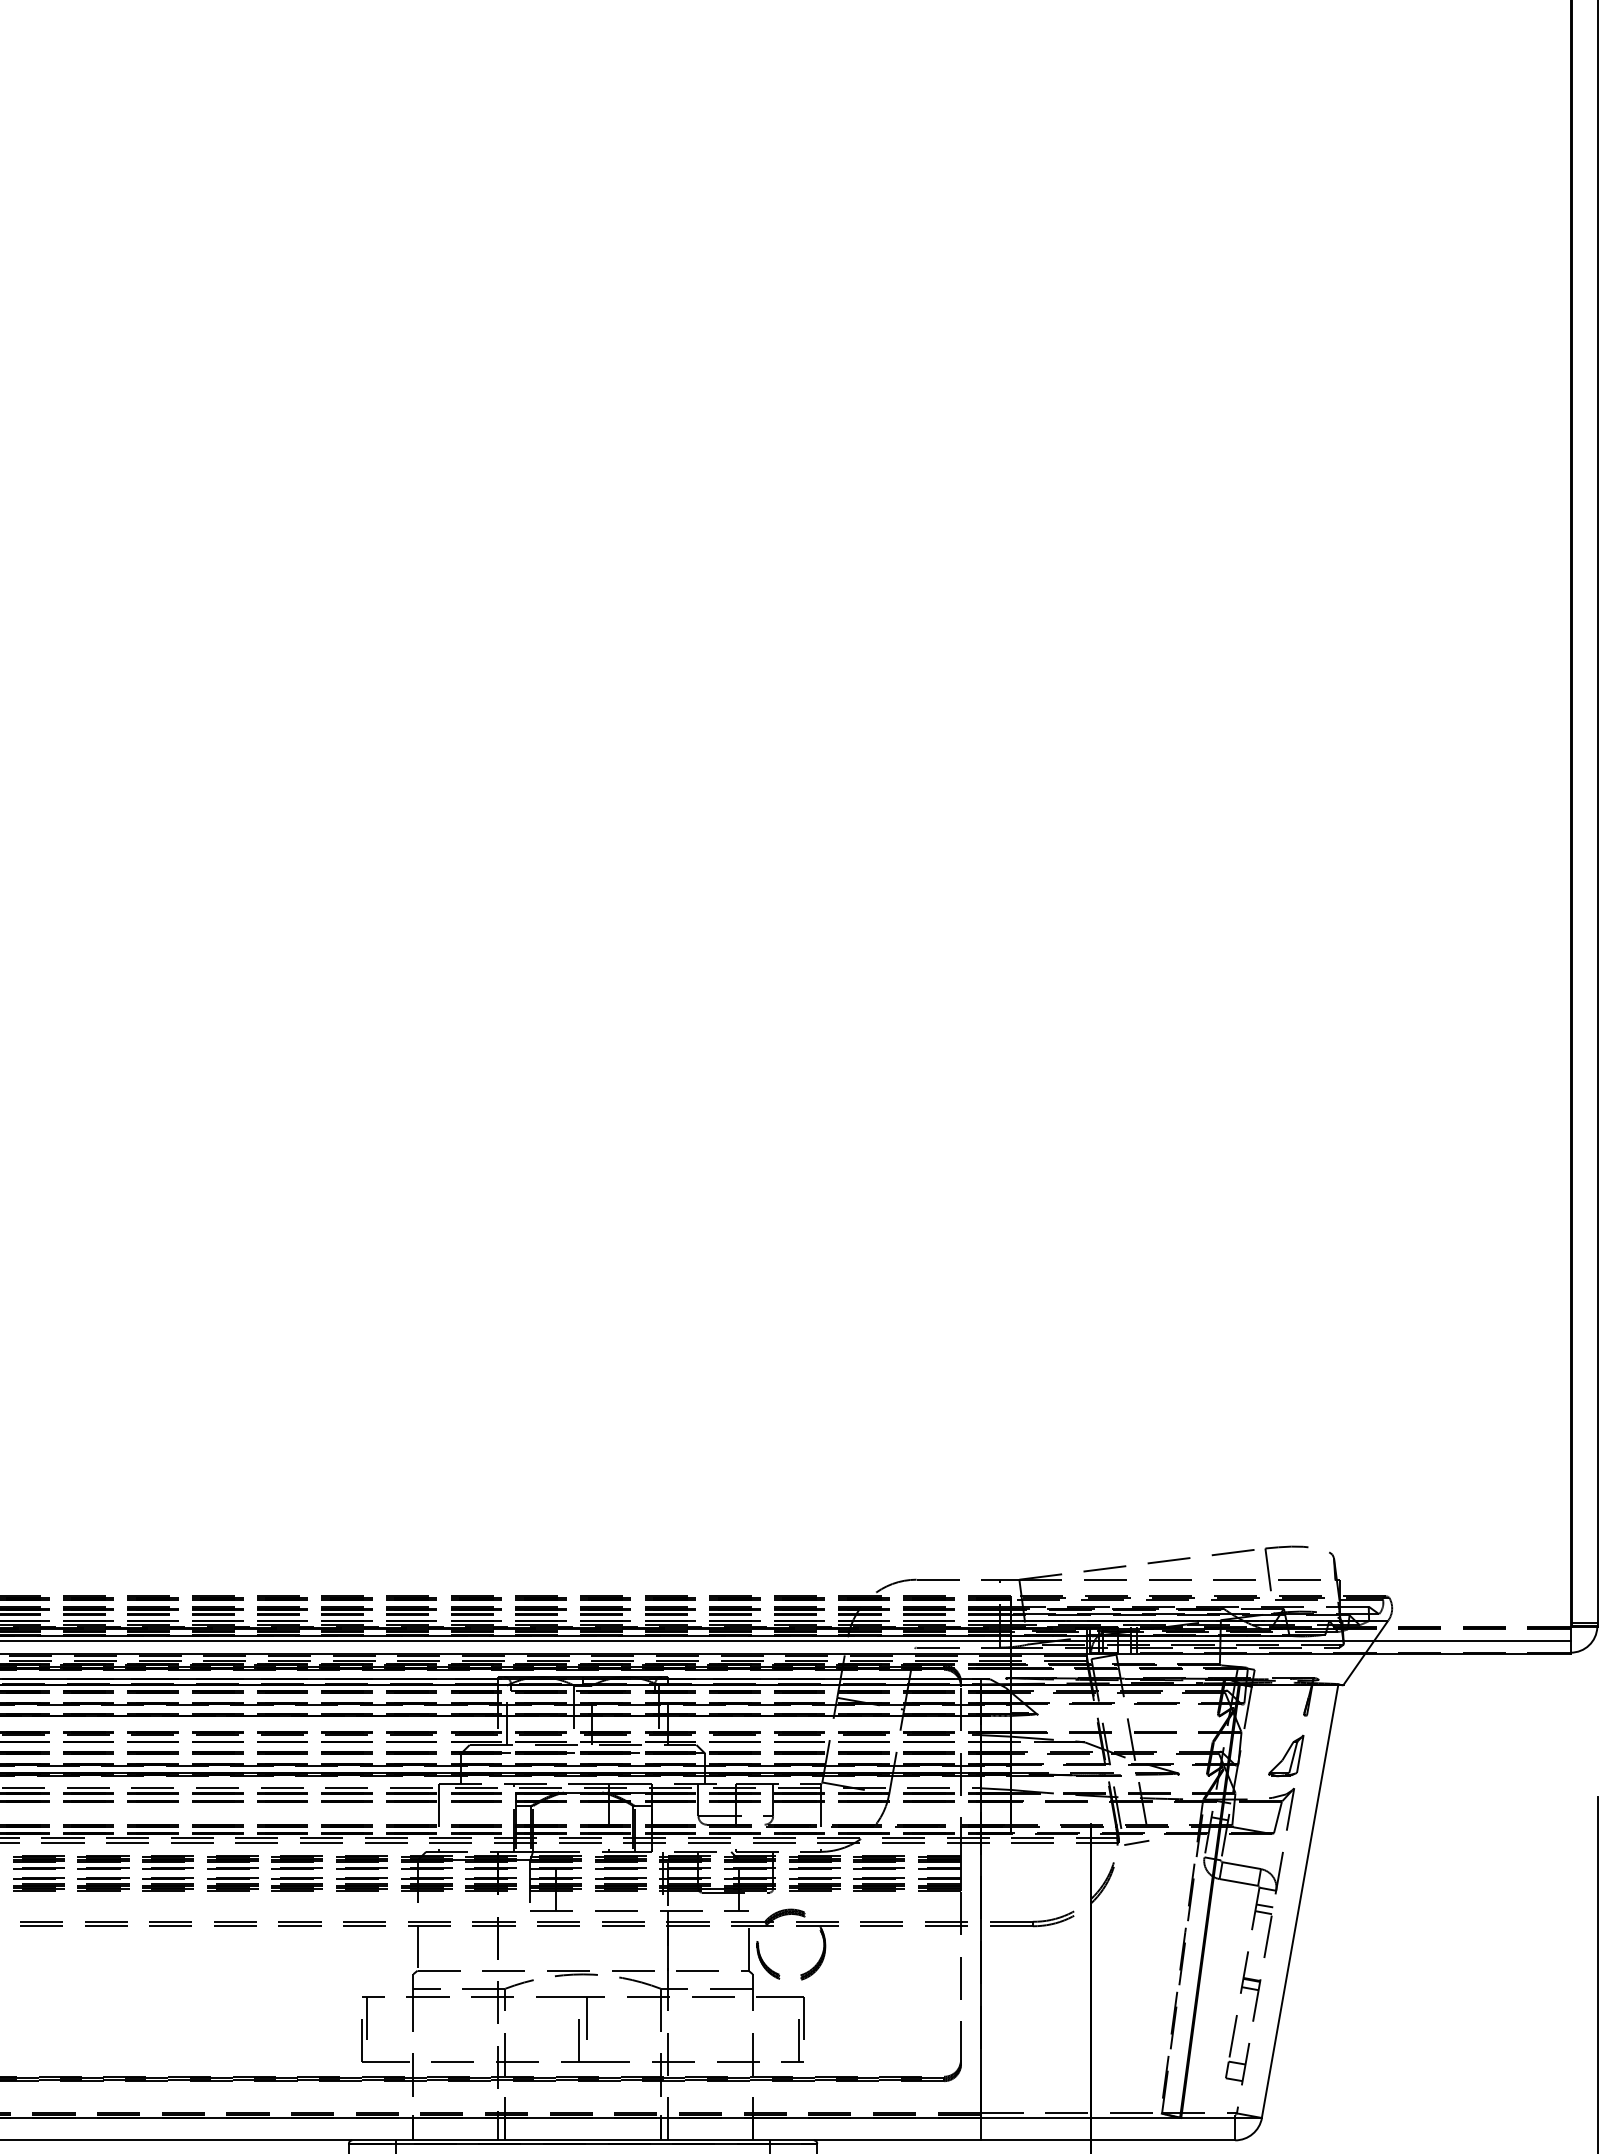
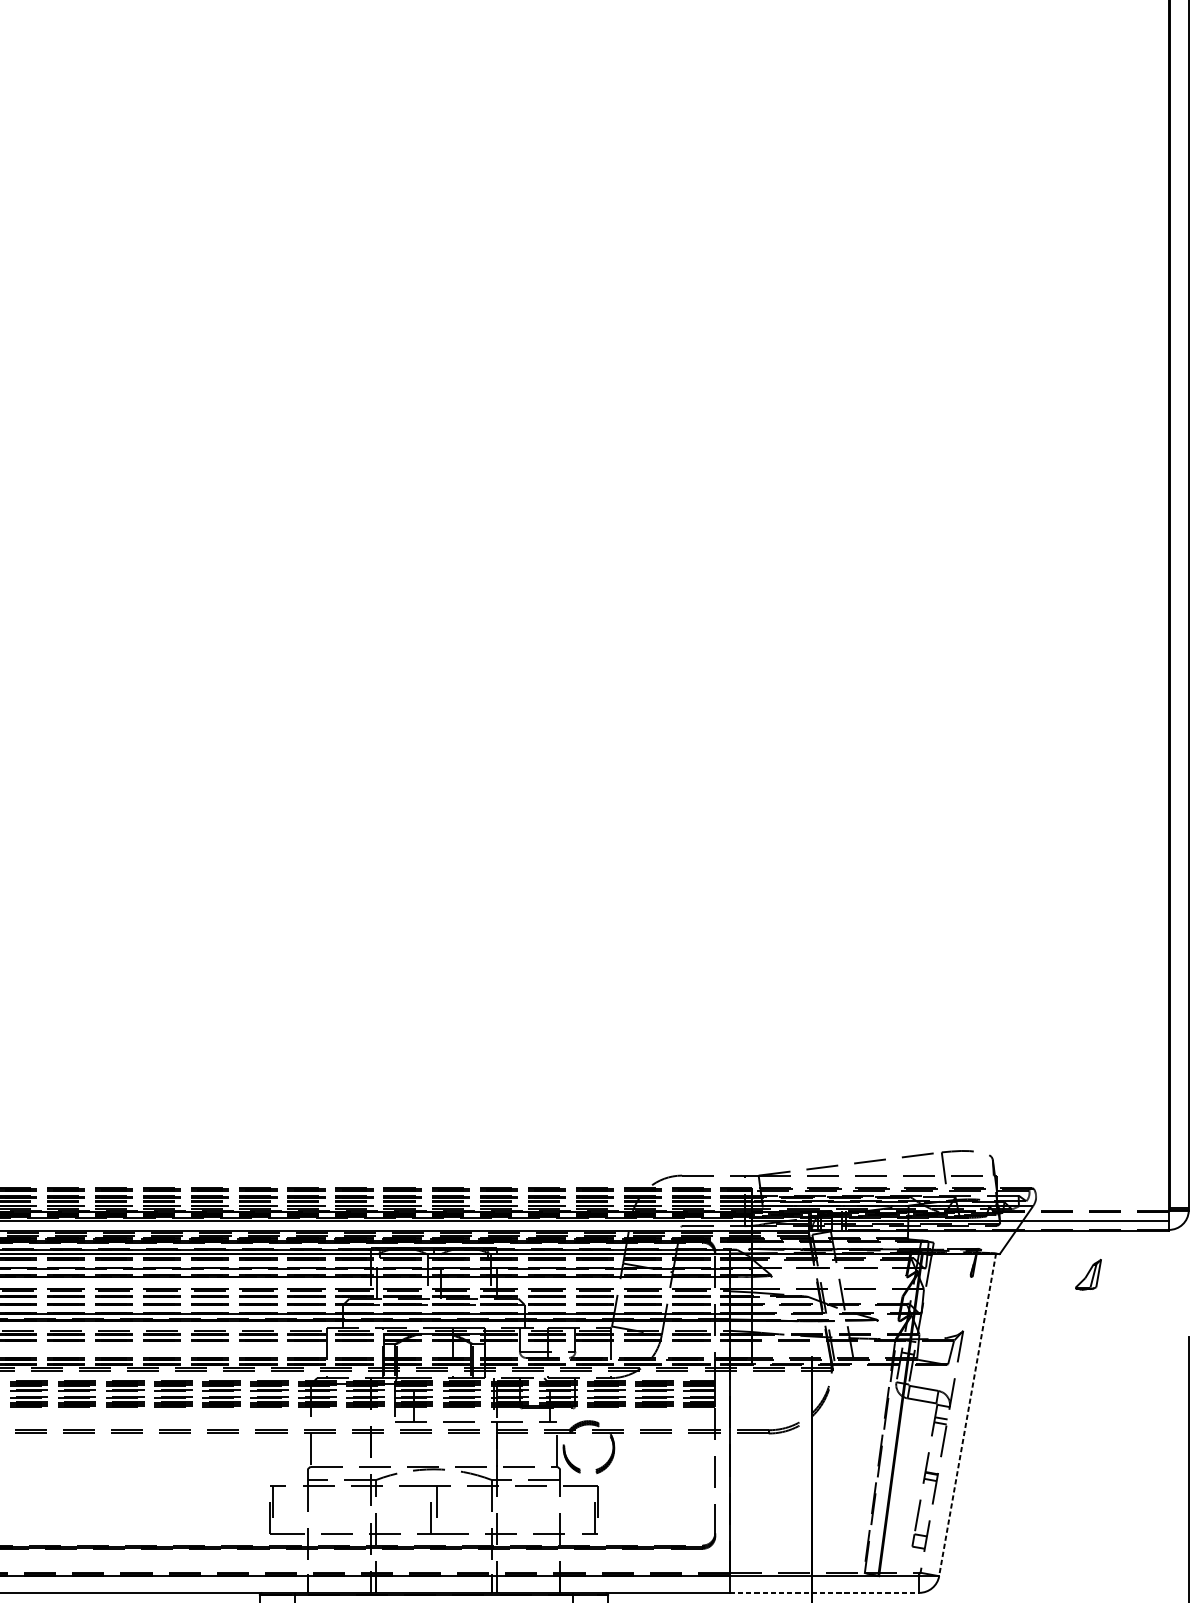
part: (1286, 1755) -> (1088, 1274), moved
line: (1136, 1842) -> (845, 1371), removed
line: (1300, 1901) -> (967, 1415), solid -> dashed
line: (1108, 2140) -> (825, 1592), solid -> dashed

